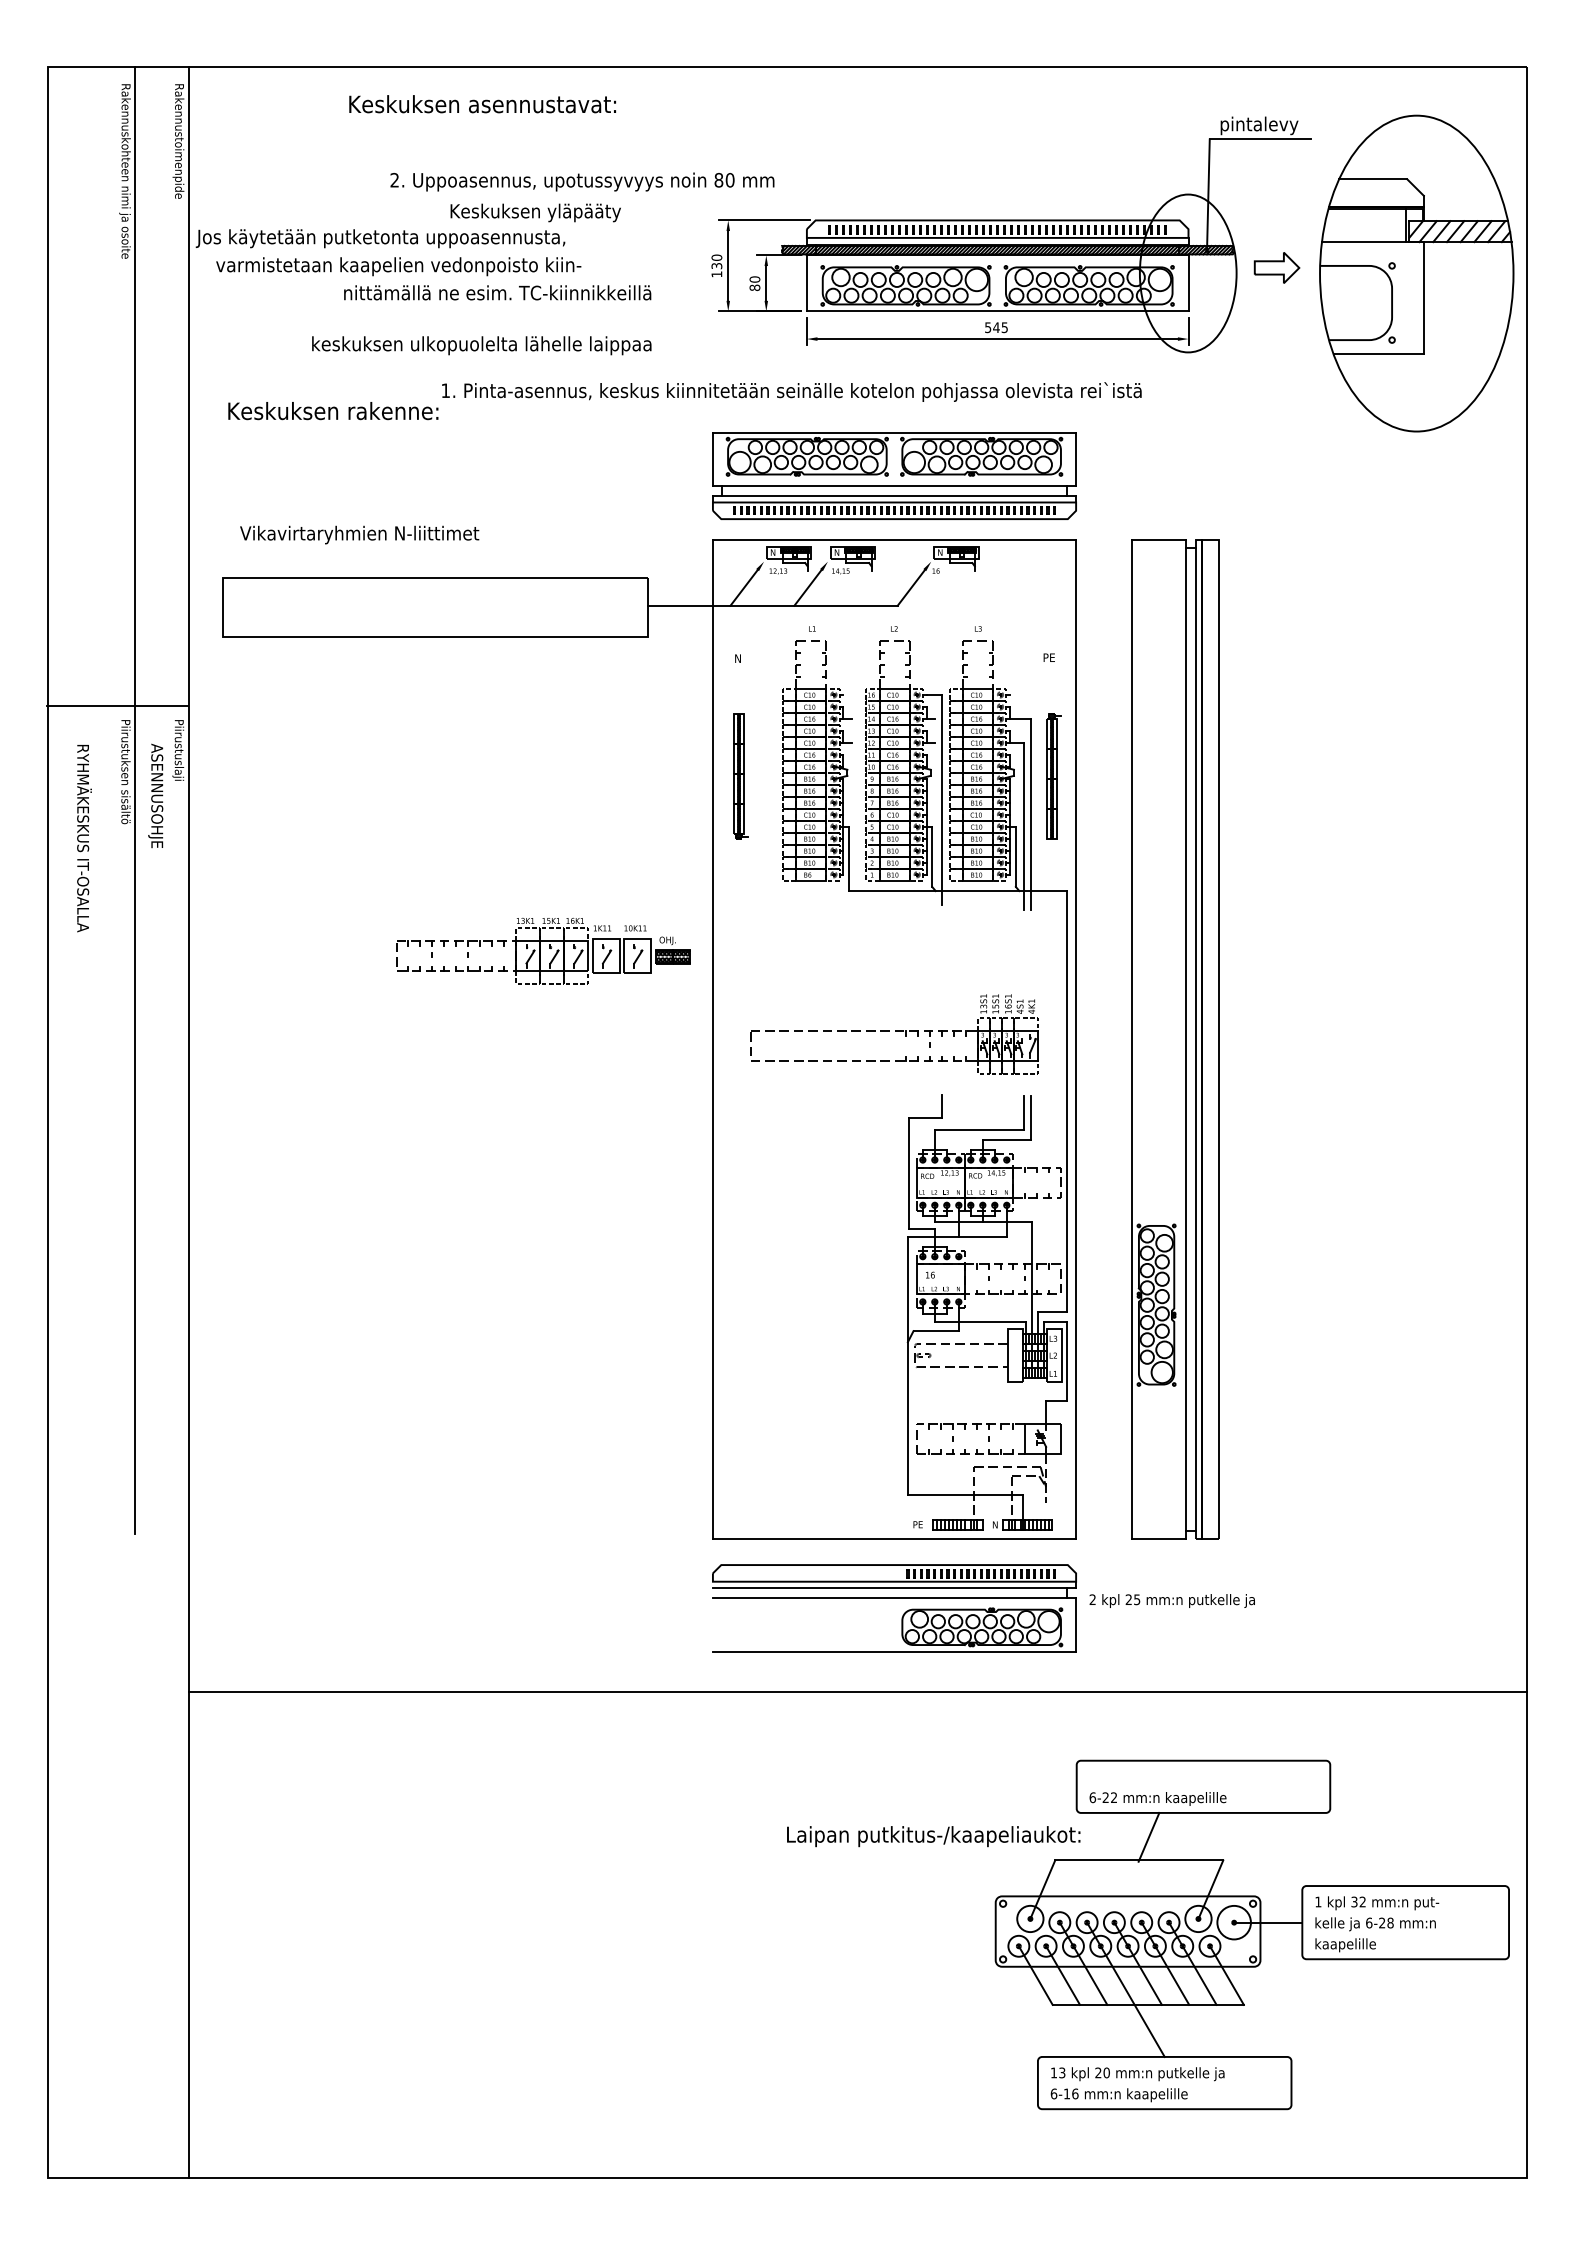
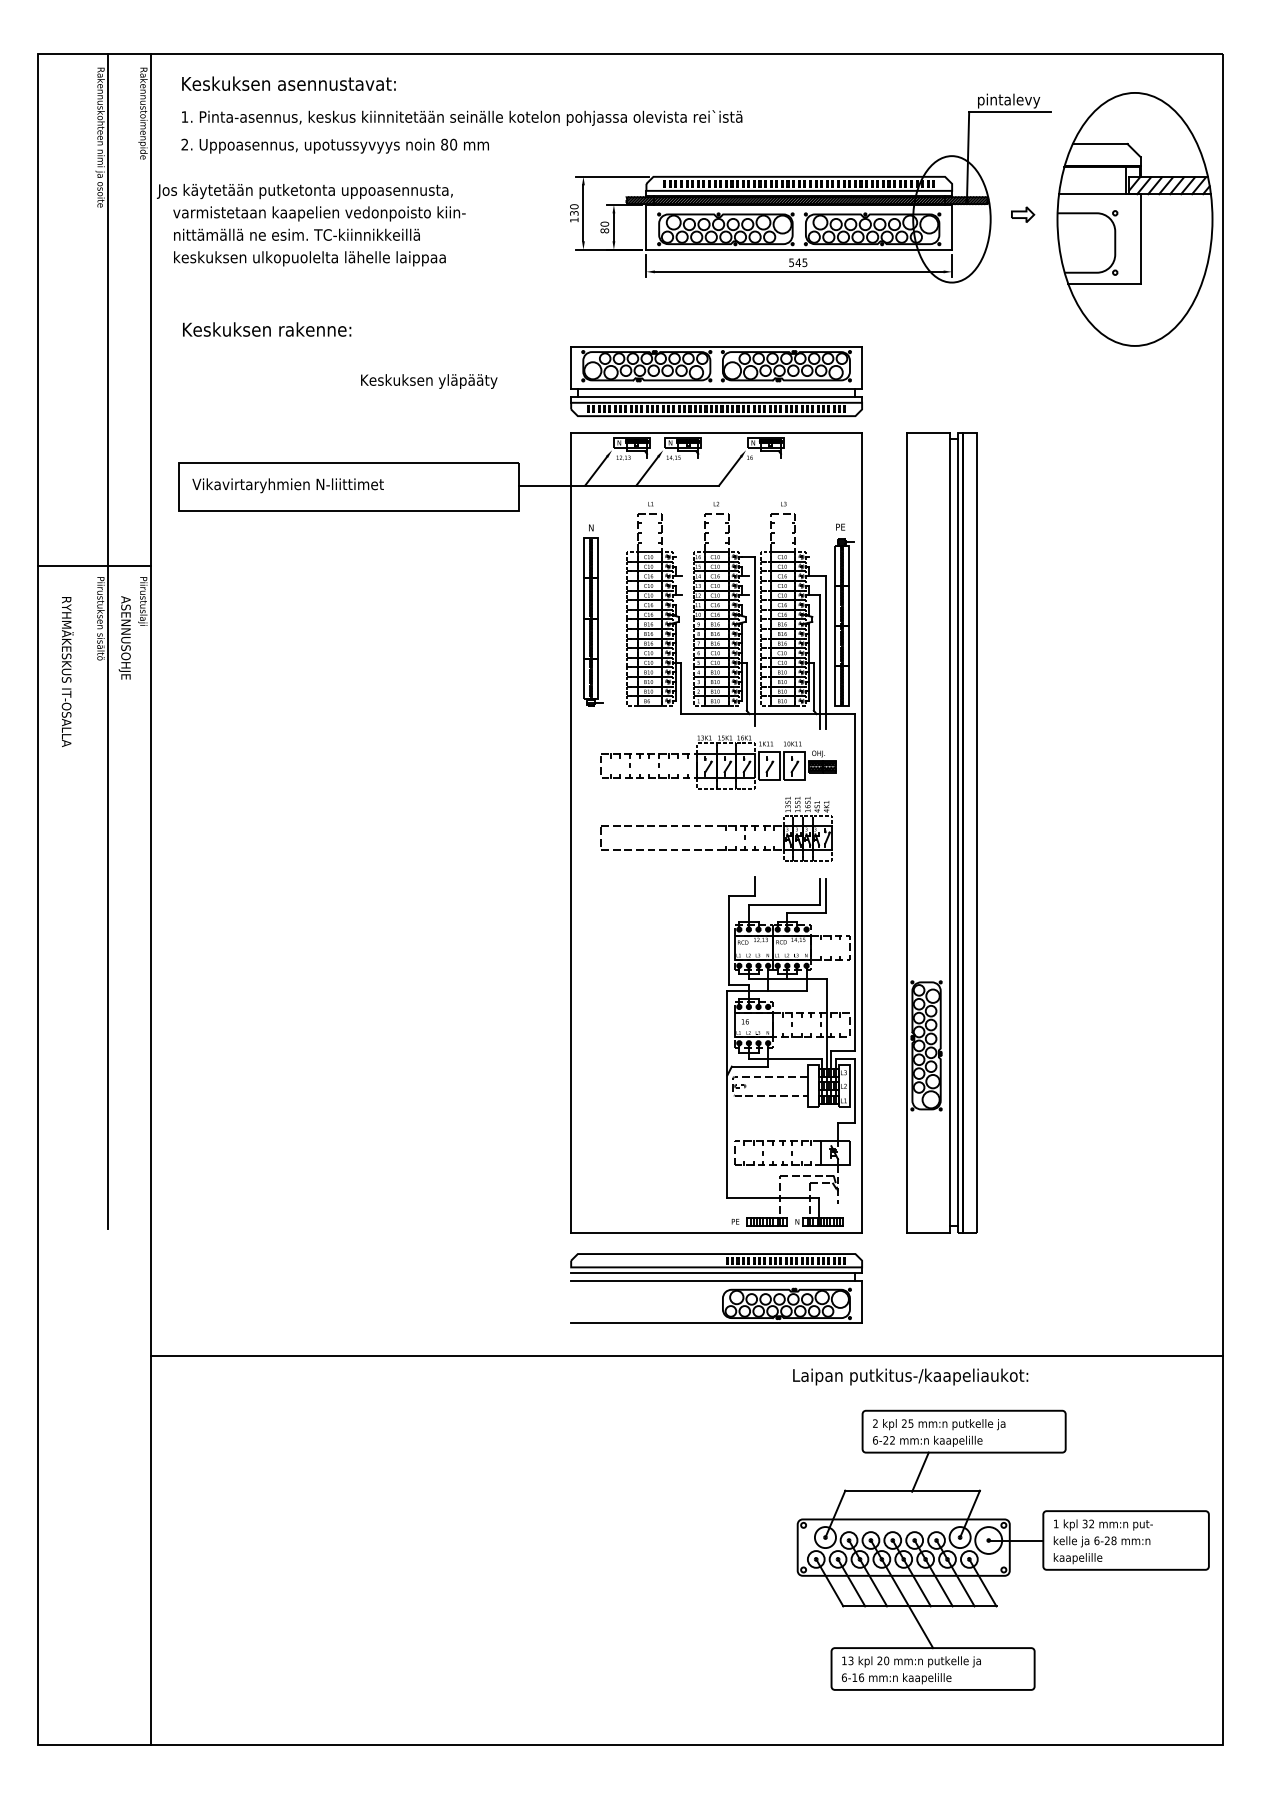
text: (482, 104) -> (288, 83), moved
text: (582, 181) -> (335, 145), moved
text: (535, 212) -> (429, 381), moved
part: (1276, 267) -> (1022, 214), size x0.62
text: (497, 292) -> (296, 234), moved
text: (481, 345) -> (309, 258), moved
text: (791, 391) -> (461, 117), moved
text: (359, 534) -> (288, 485), moved
part: (740, 776) -> (593, 622), size x1.67
part: (1053, 776) -> (843, 622), size x1.67
part: (543, 950) -> (719, 761), moved
text: (1171, 1600) -> (938, 1424), moved
text: (933, 1836) -> (910, 1376), moved

